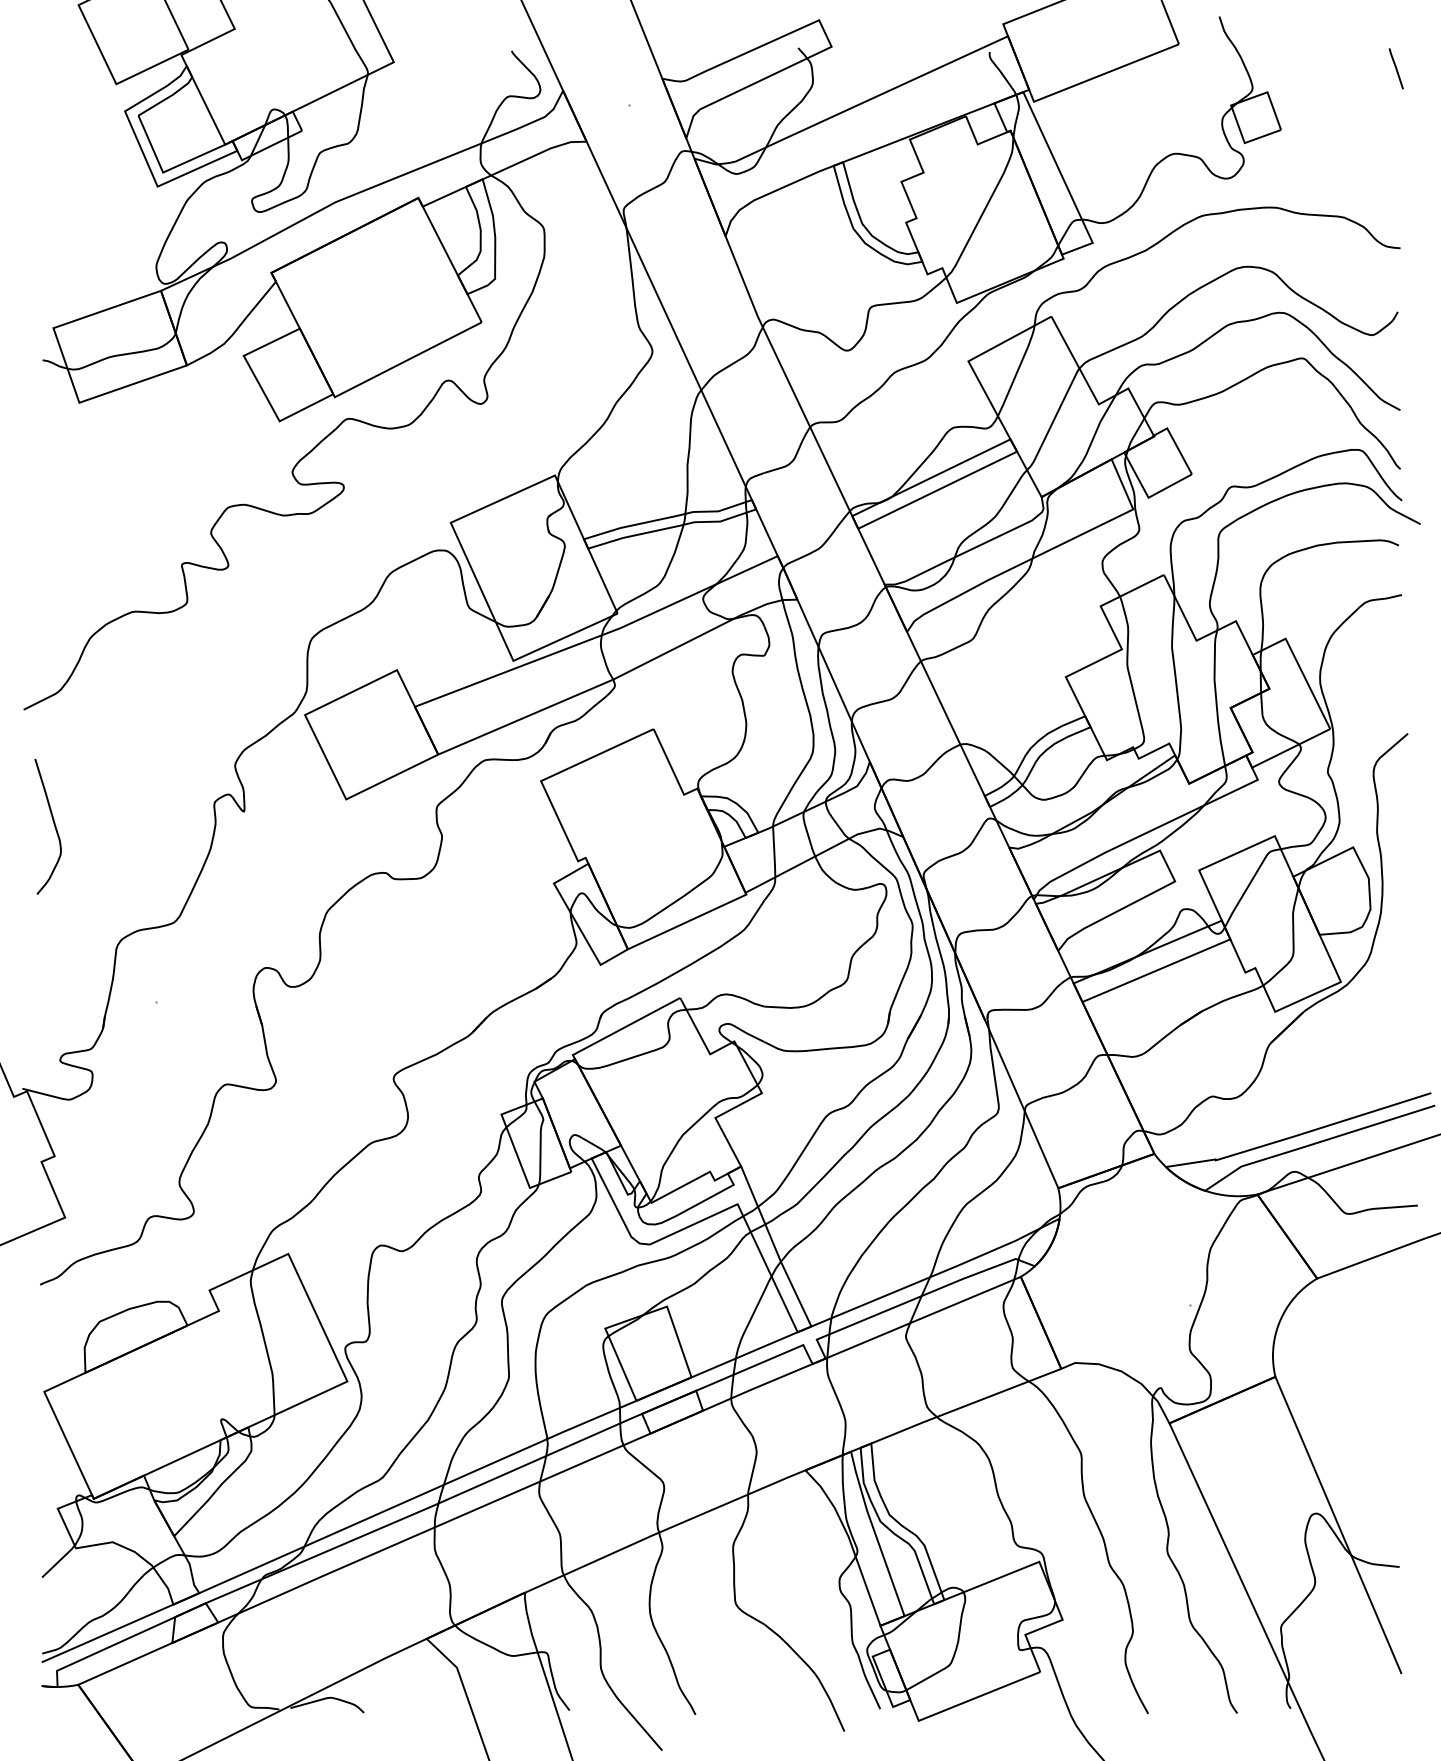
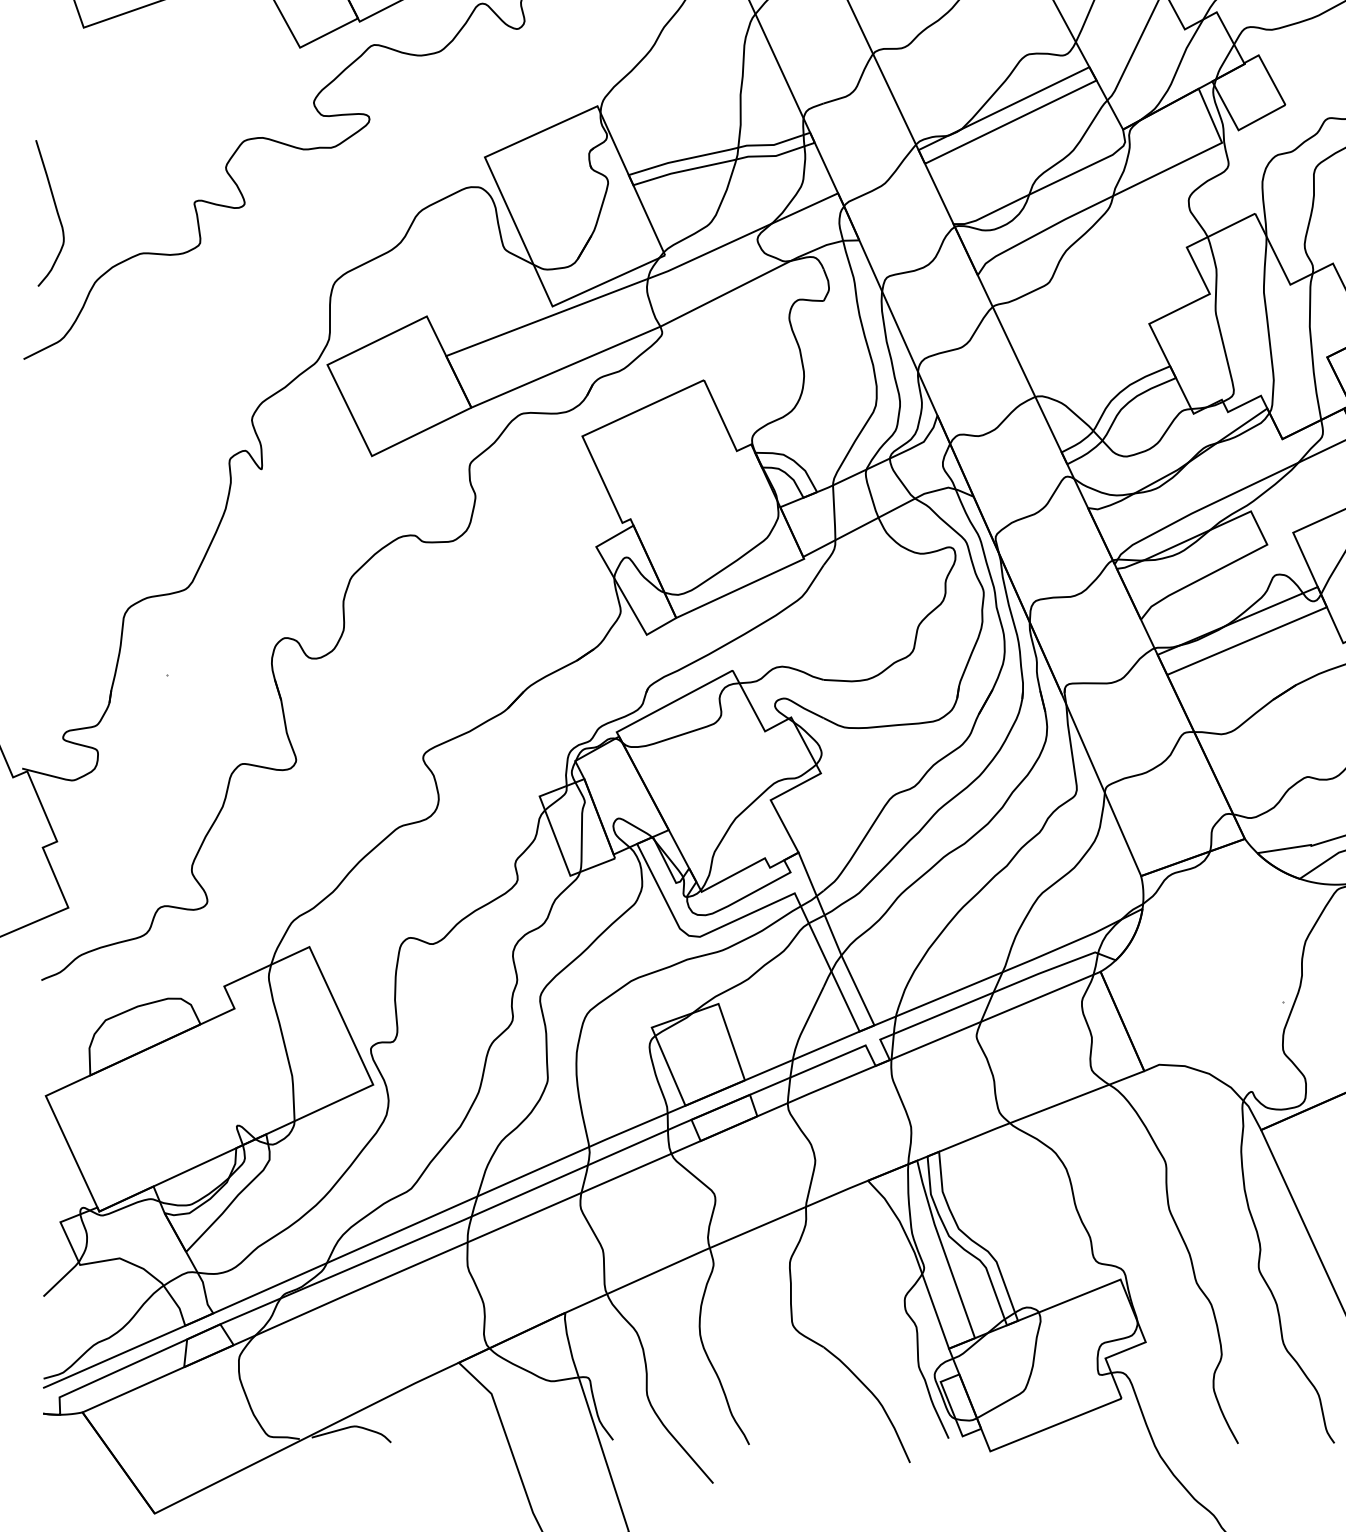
curve: (53, 824) -> (55, 211), moved

